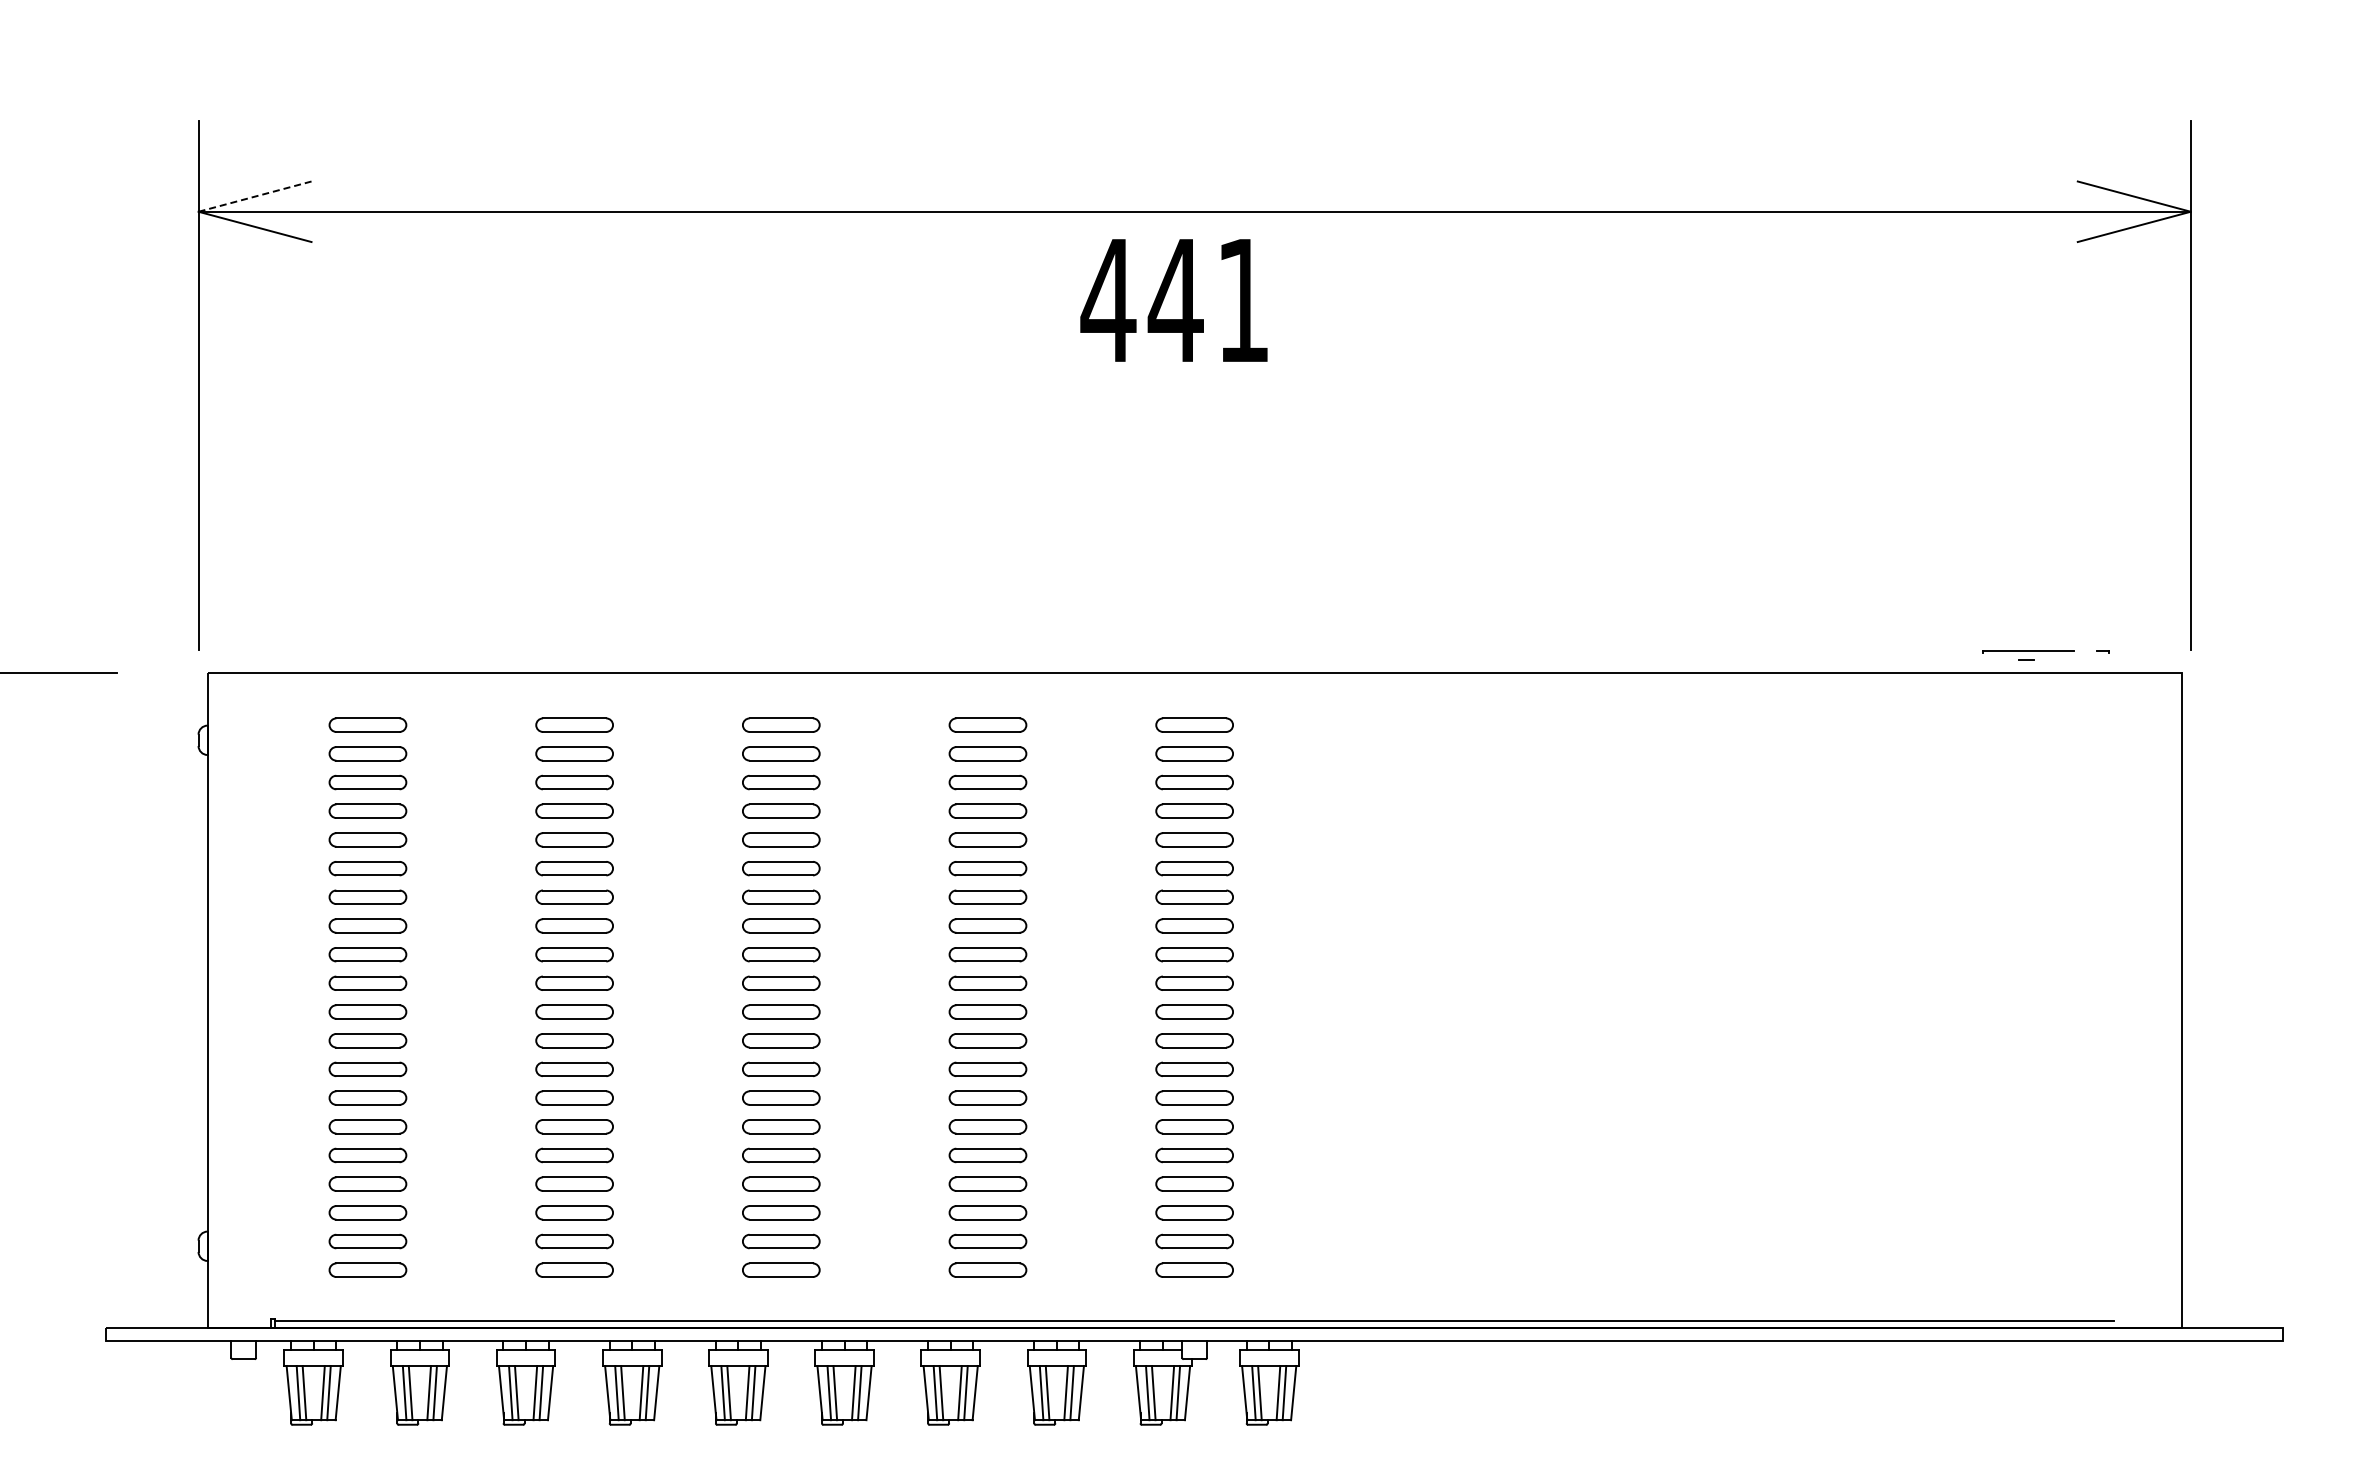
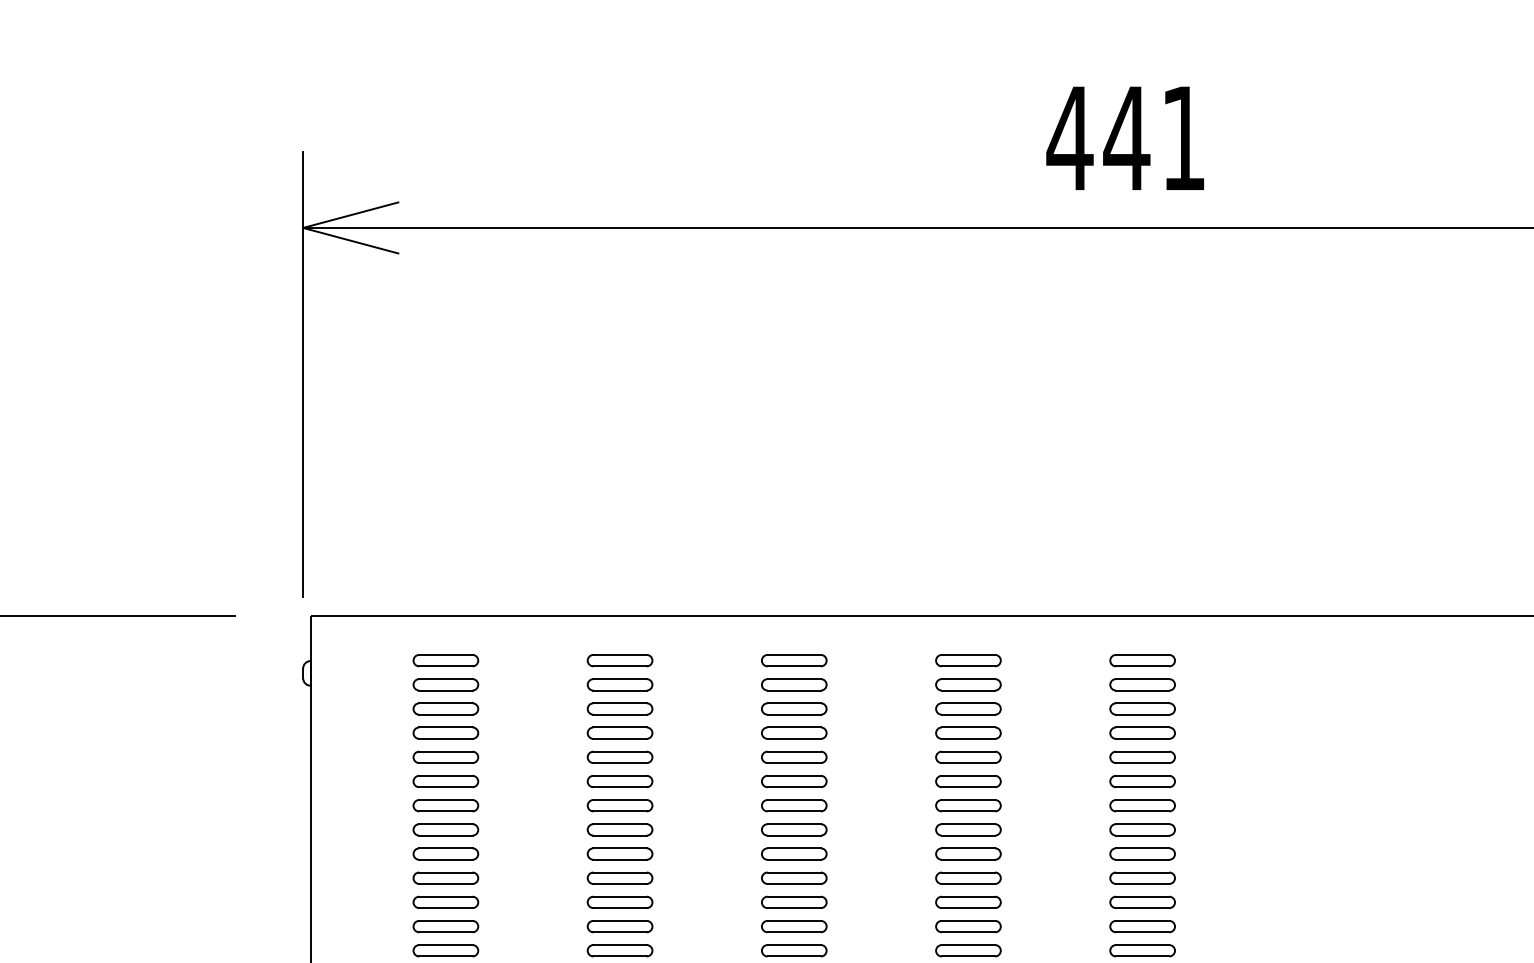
line: (255, 196) -> (351, 215), dashed -> solid
text: (1173, 300) -> (1124, 138), moved

